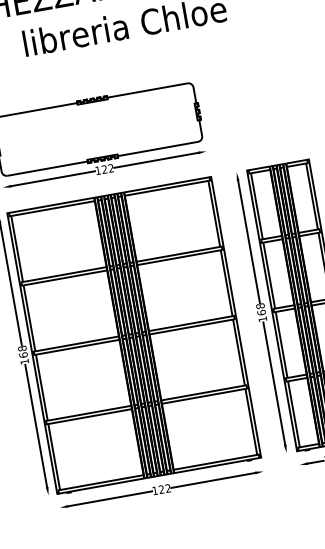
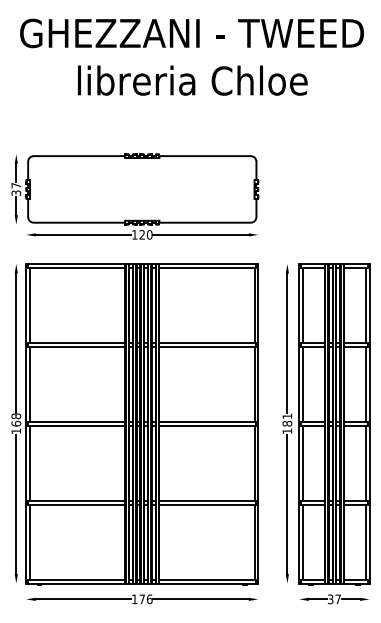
text: (110, 168) -> (149, 234), 122 -> 120
text: (261, 308) -> (287, 419), 168 -> 181
text: (164, 489) -> (145, 599), 122 -> 176

